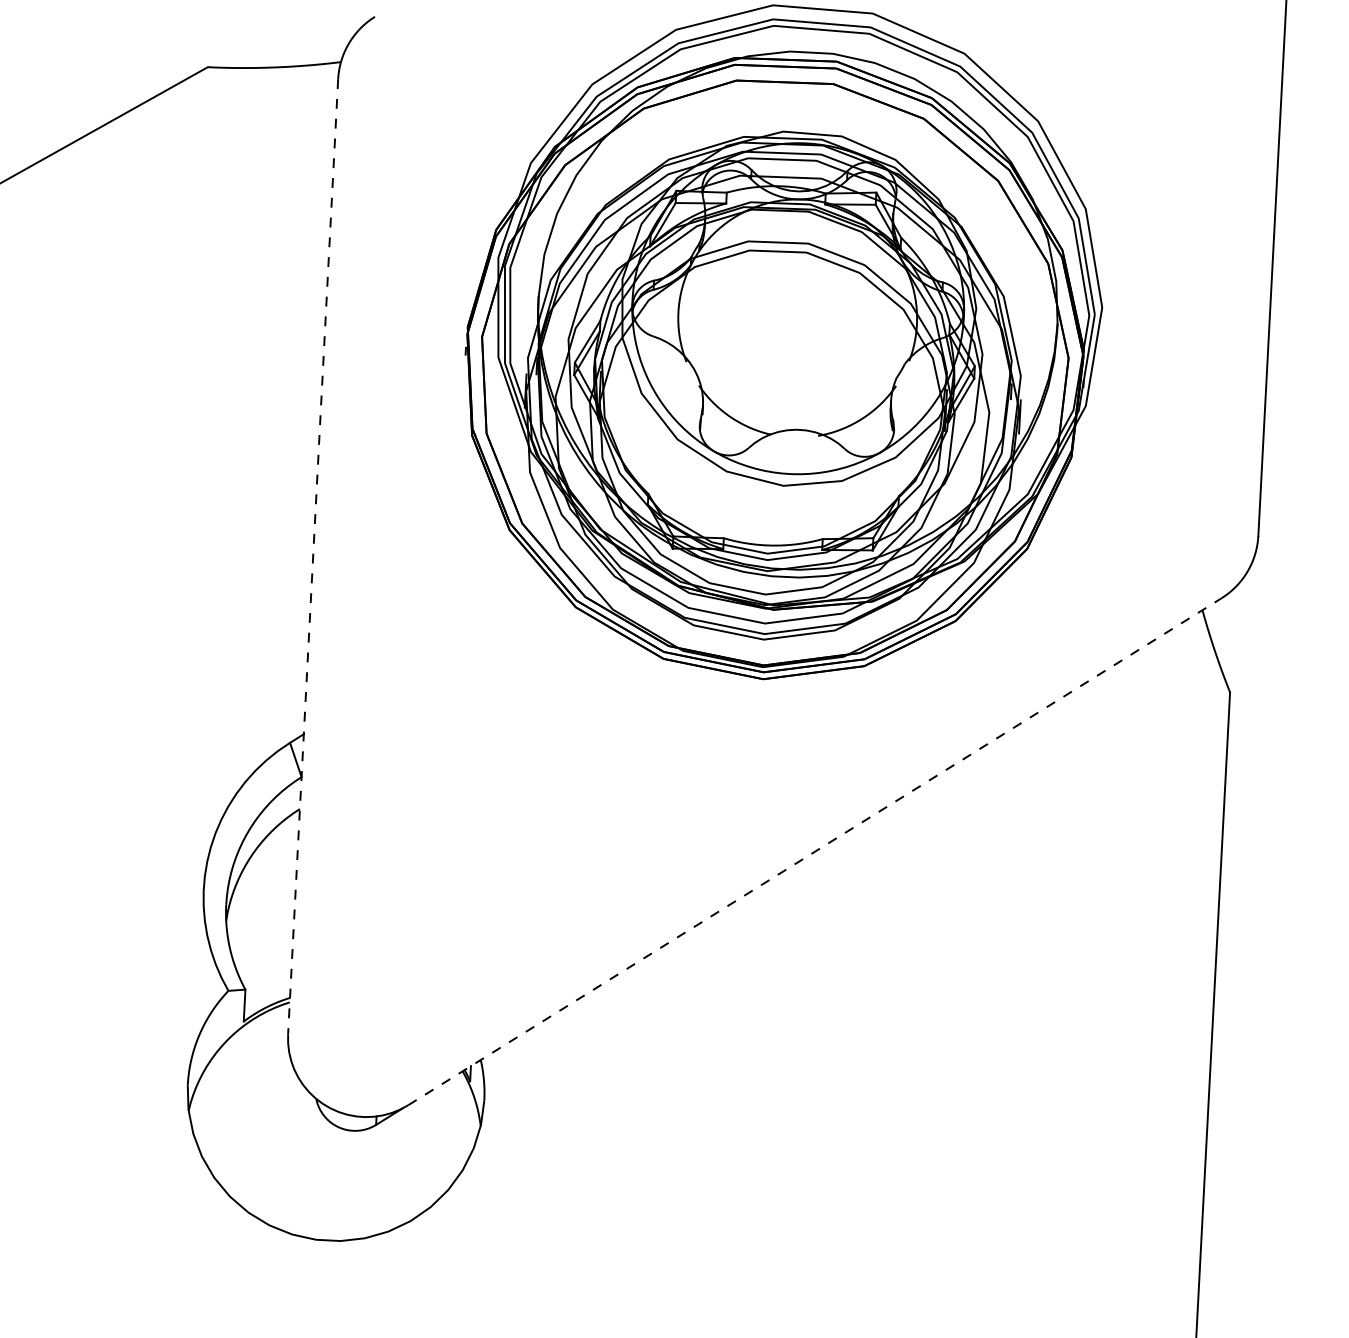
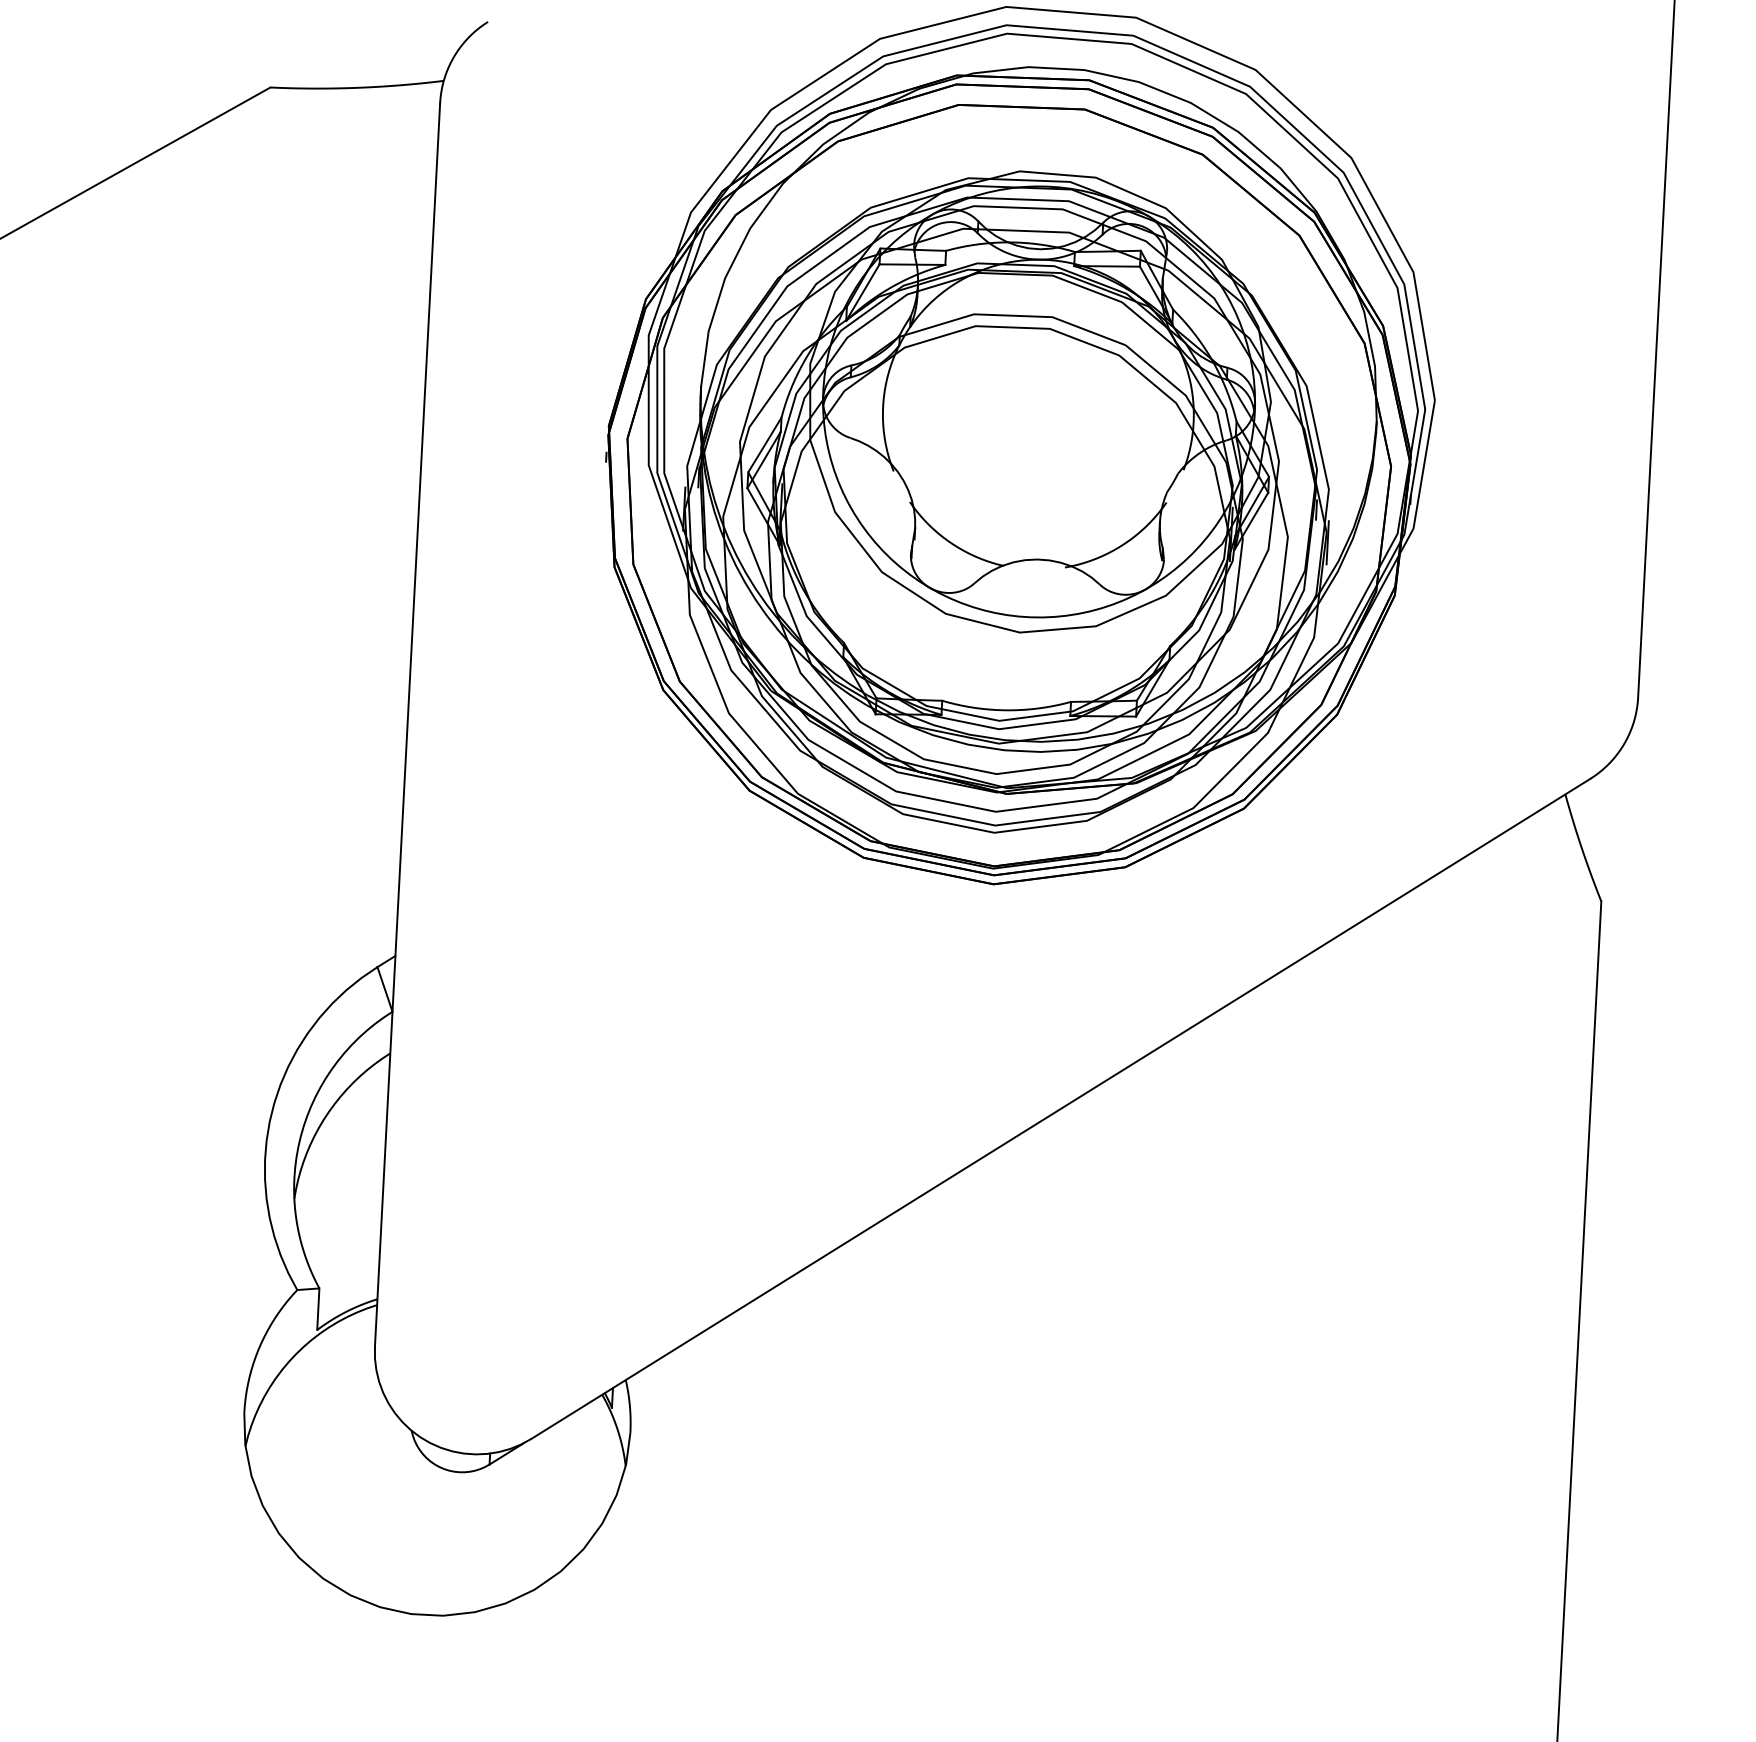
line: (313, 557) -> (407, 725), dashed -> solid
line: (814, 851) -> (1060, 1108), dashed -> solid

